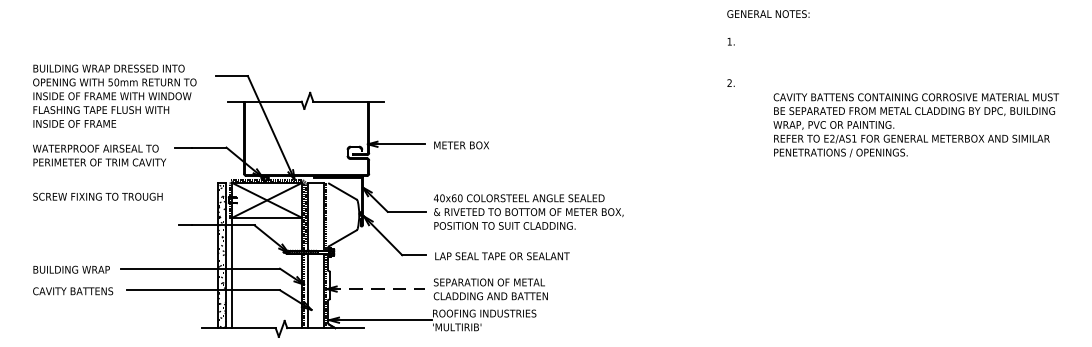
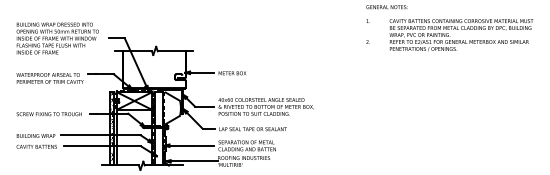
text: (114, 96) -> (57, 38), moved
text: (916, 125) -> (461, 35), moved
text: (96, 197) -> (48, 114), moved
line: (376, 288) -> (189, 145), dashed -> solid

